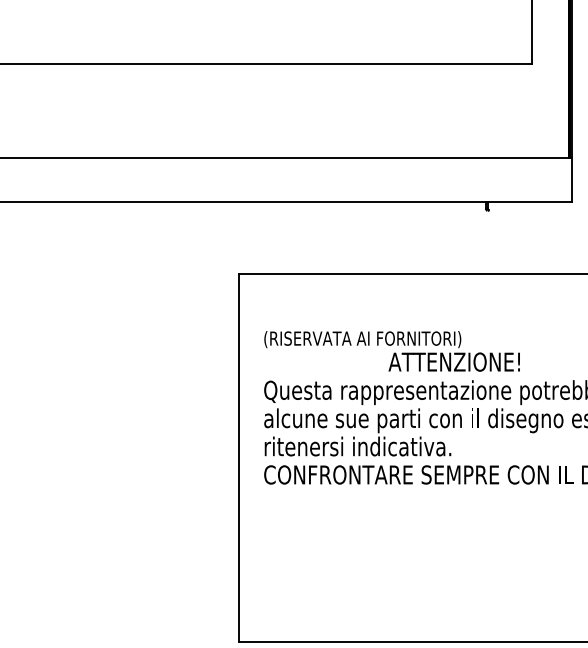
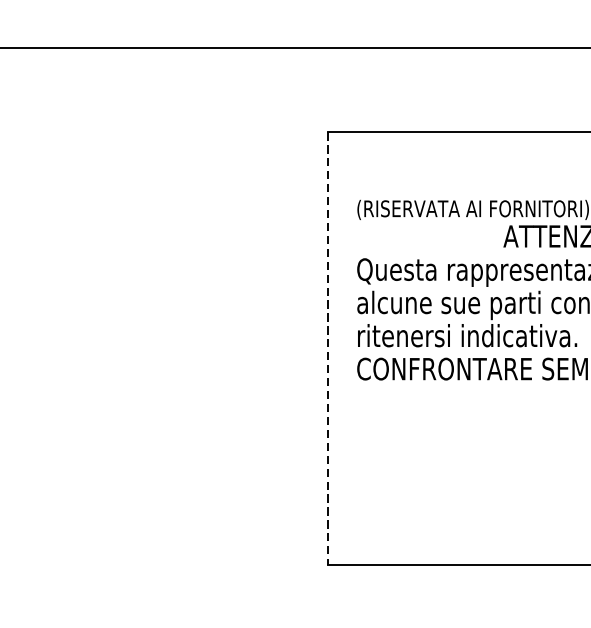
line: (239, 458) -> (328, 349), solid -> dashed

